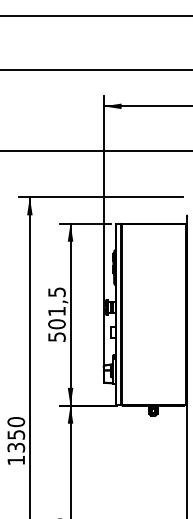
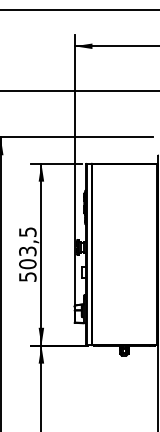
text: (56, 311) -> (27, 251), 501,5 -> 503,5

